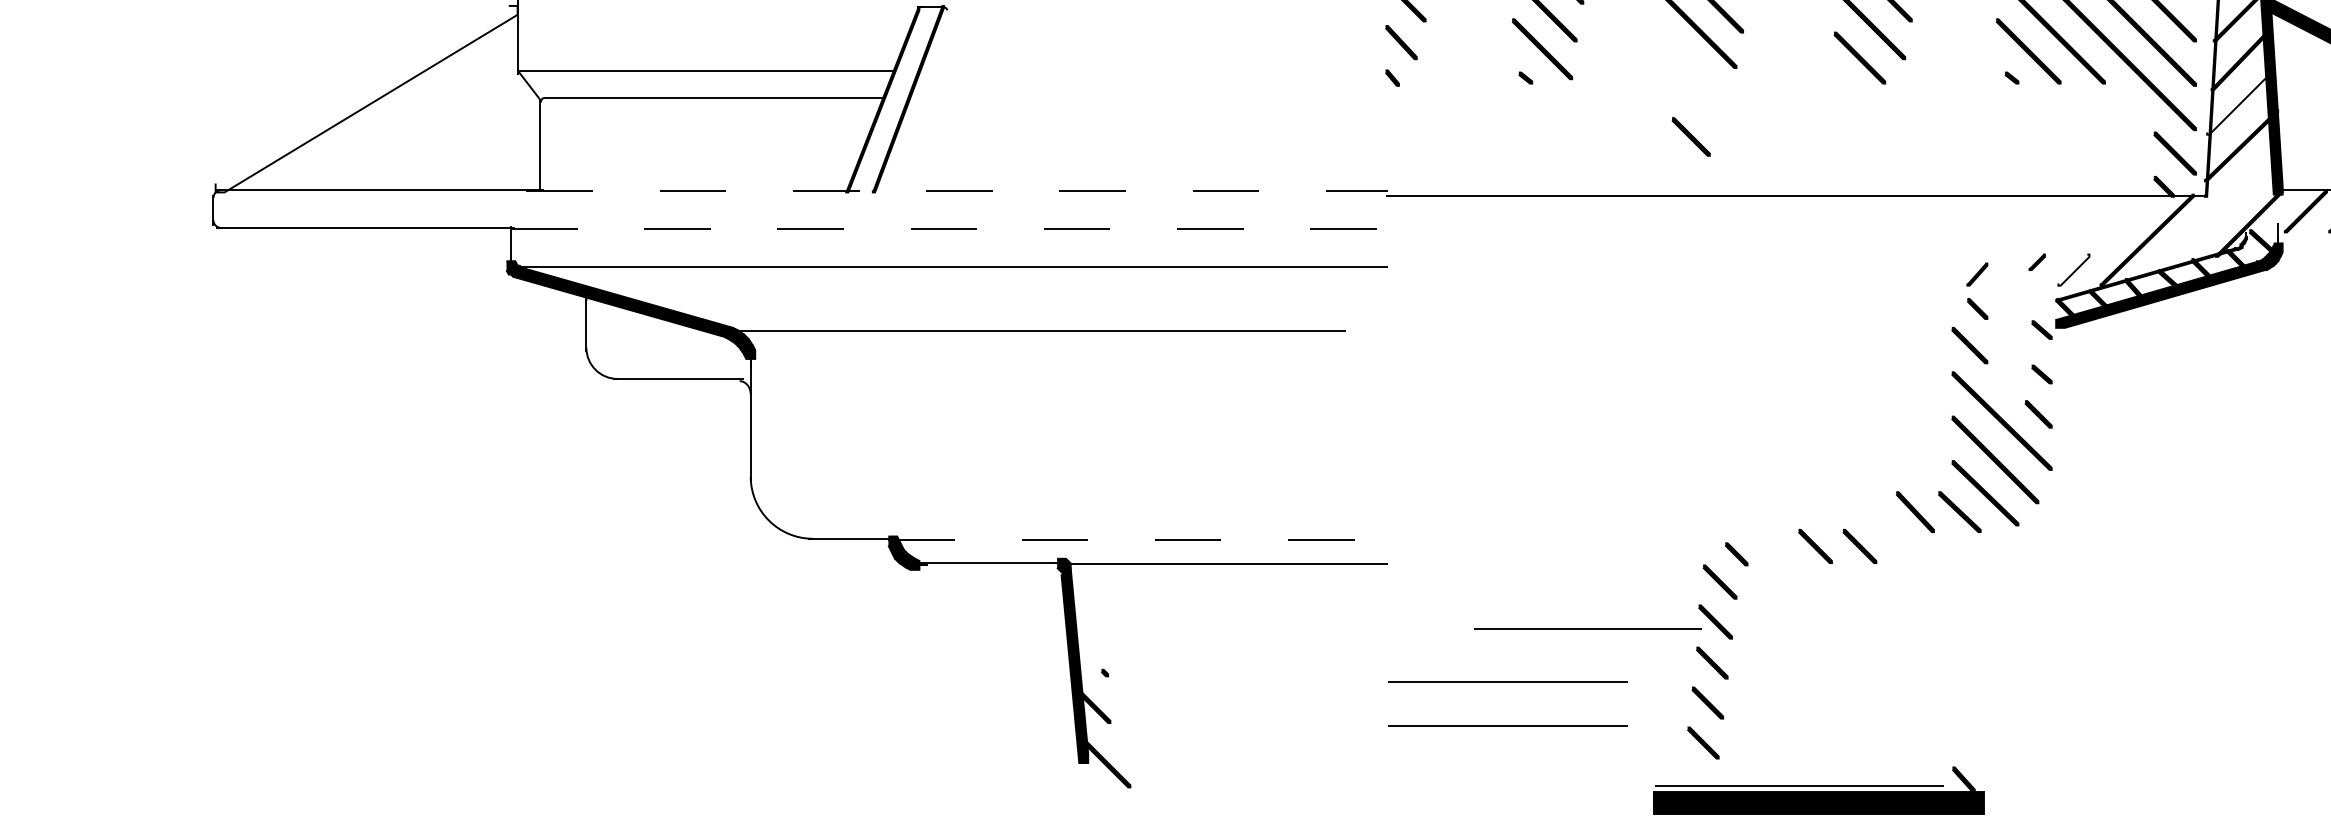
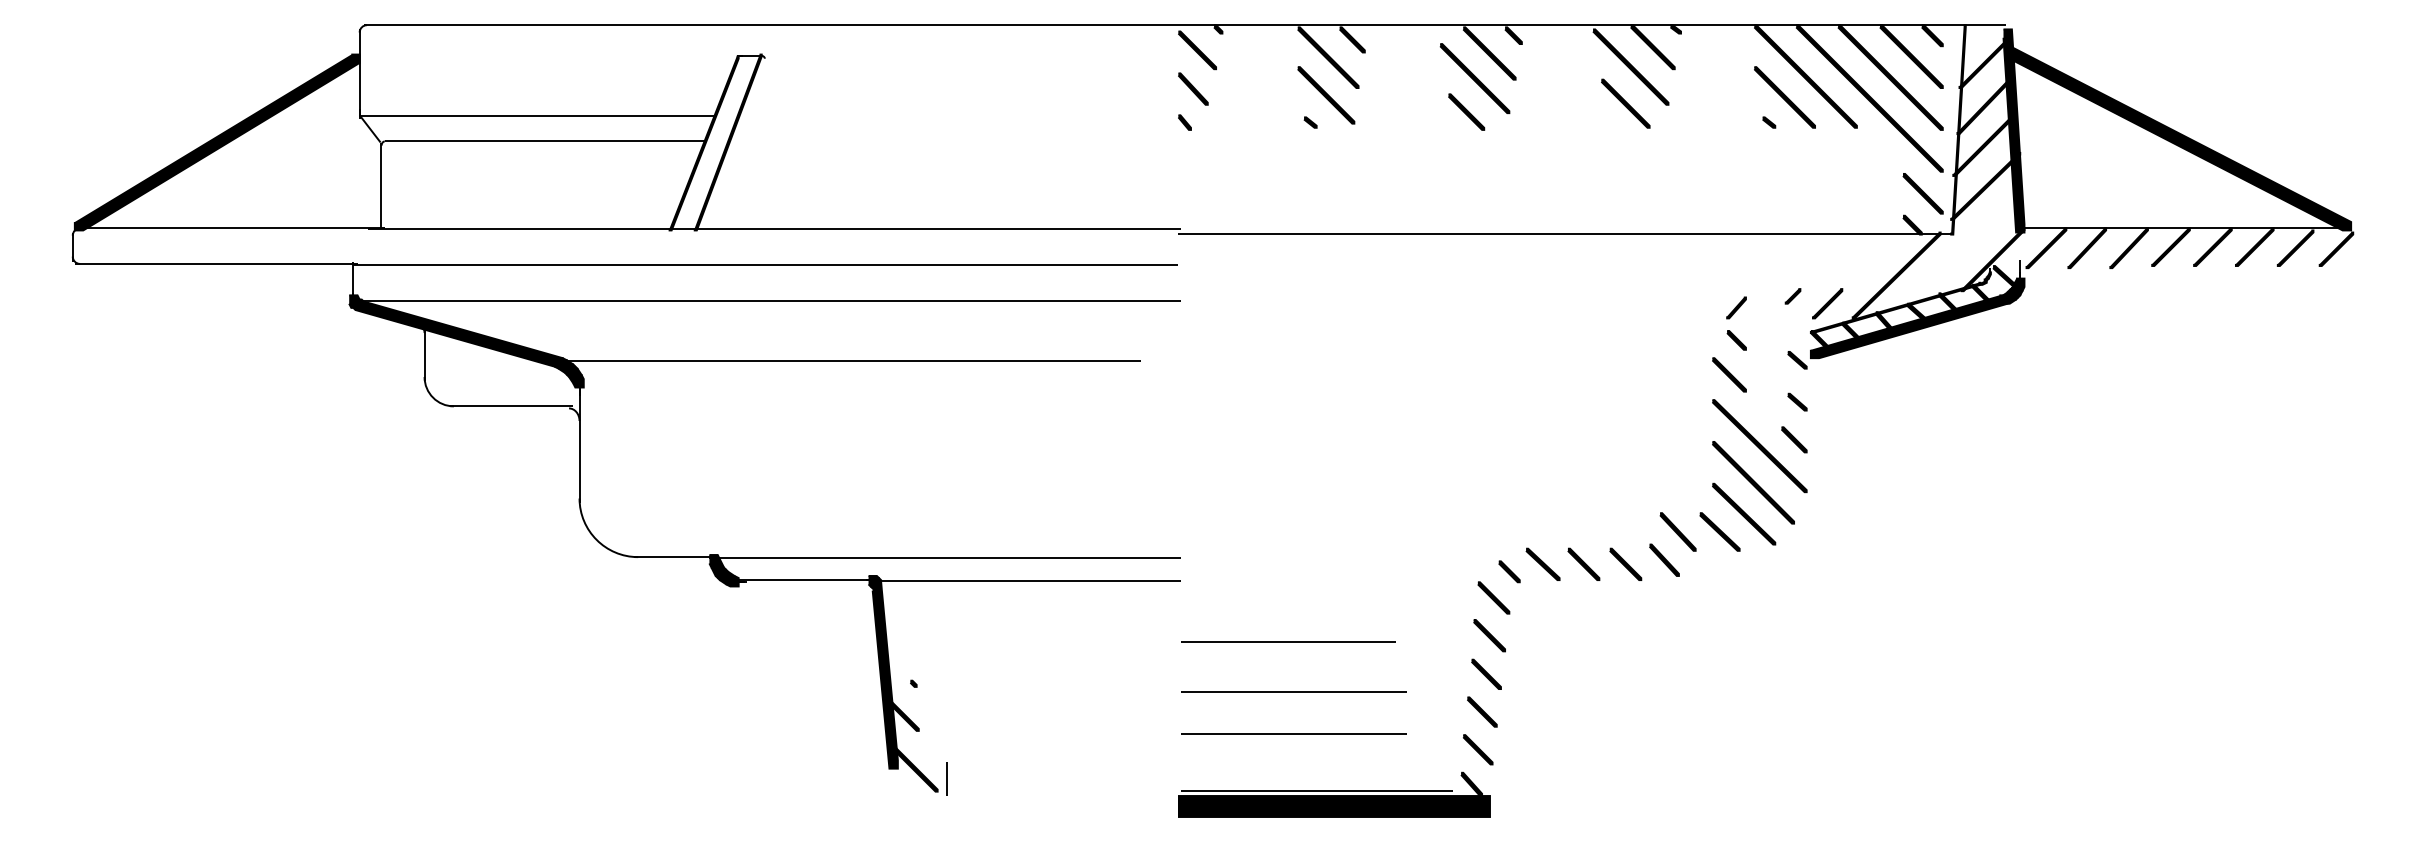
fill: (365, 99) -> (216, 142), added
fill: (2240, 101) -> (1984, 144), added
part: (1691, 136) -> (1466, 111), moved
line: (957, 191) -> (774, 229), dashed -> solid
line: (947, 229) -> (765, 265), dashed -> solid
fill: (2073, 269) -> (1827, 303), added
line: (1137, 540) -> (944, 558), dashed -> solid
part: (1900, 541) -> (1664, 559), added
part: (1771, 545) -> (1542, 563), added
line: (1588, 628) -> (1288, 641), moved
line: (1139, 773) -> (946, 778), added
part: (1818, 790) -> (1334, 794), moved

